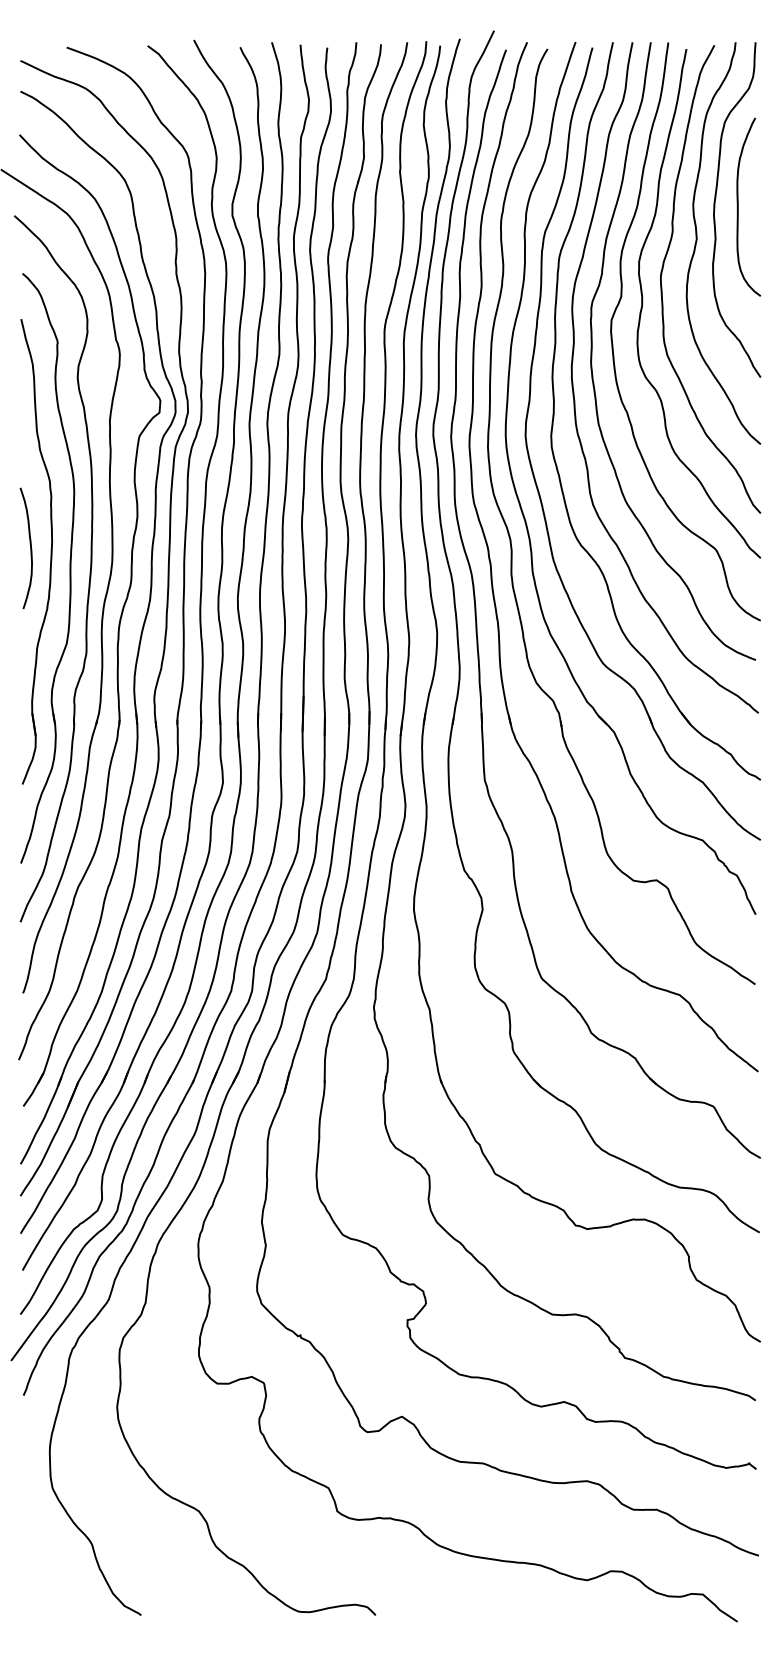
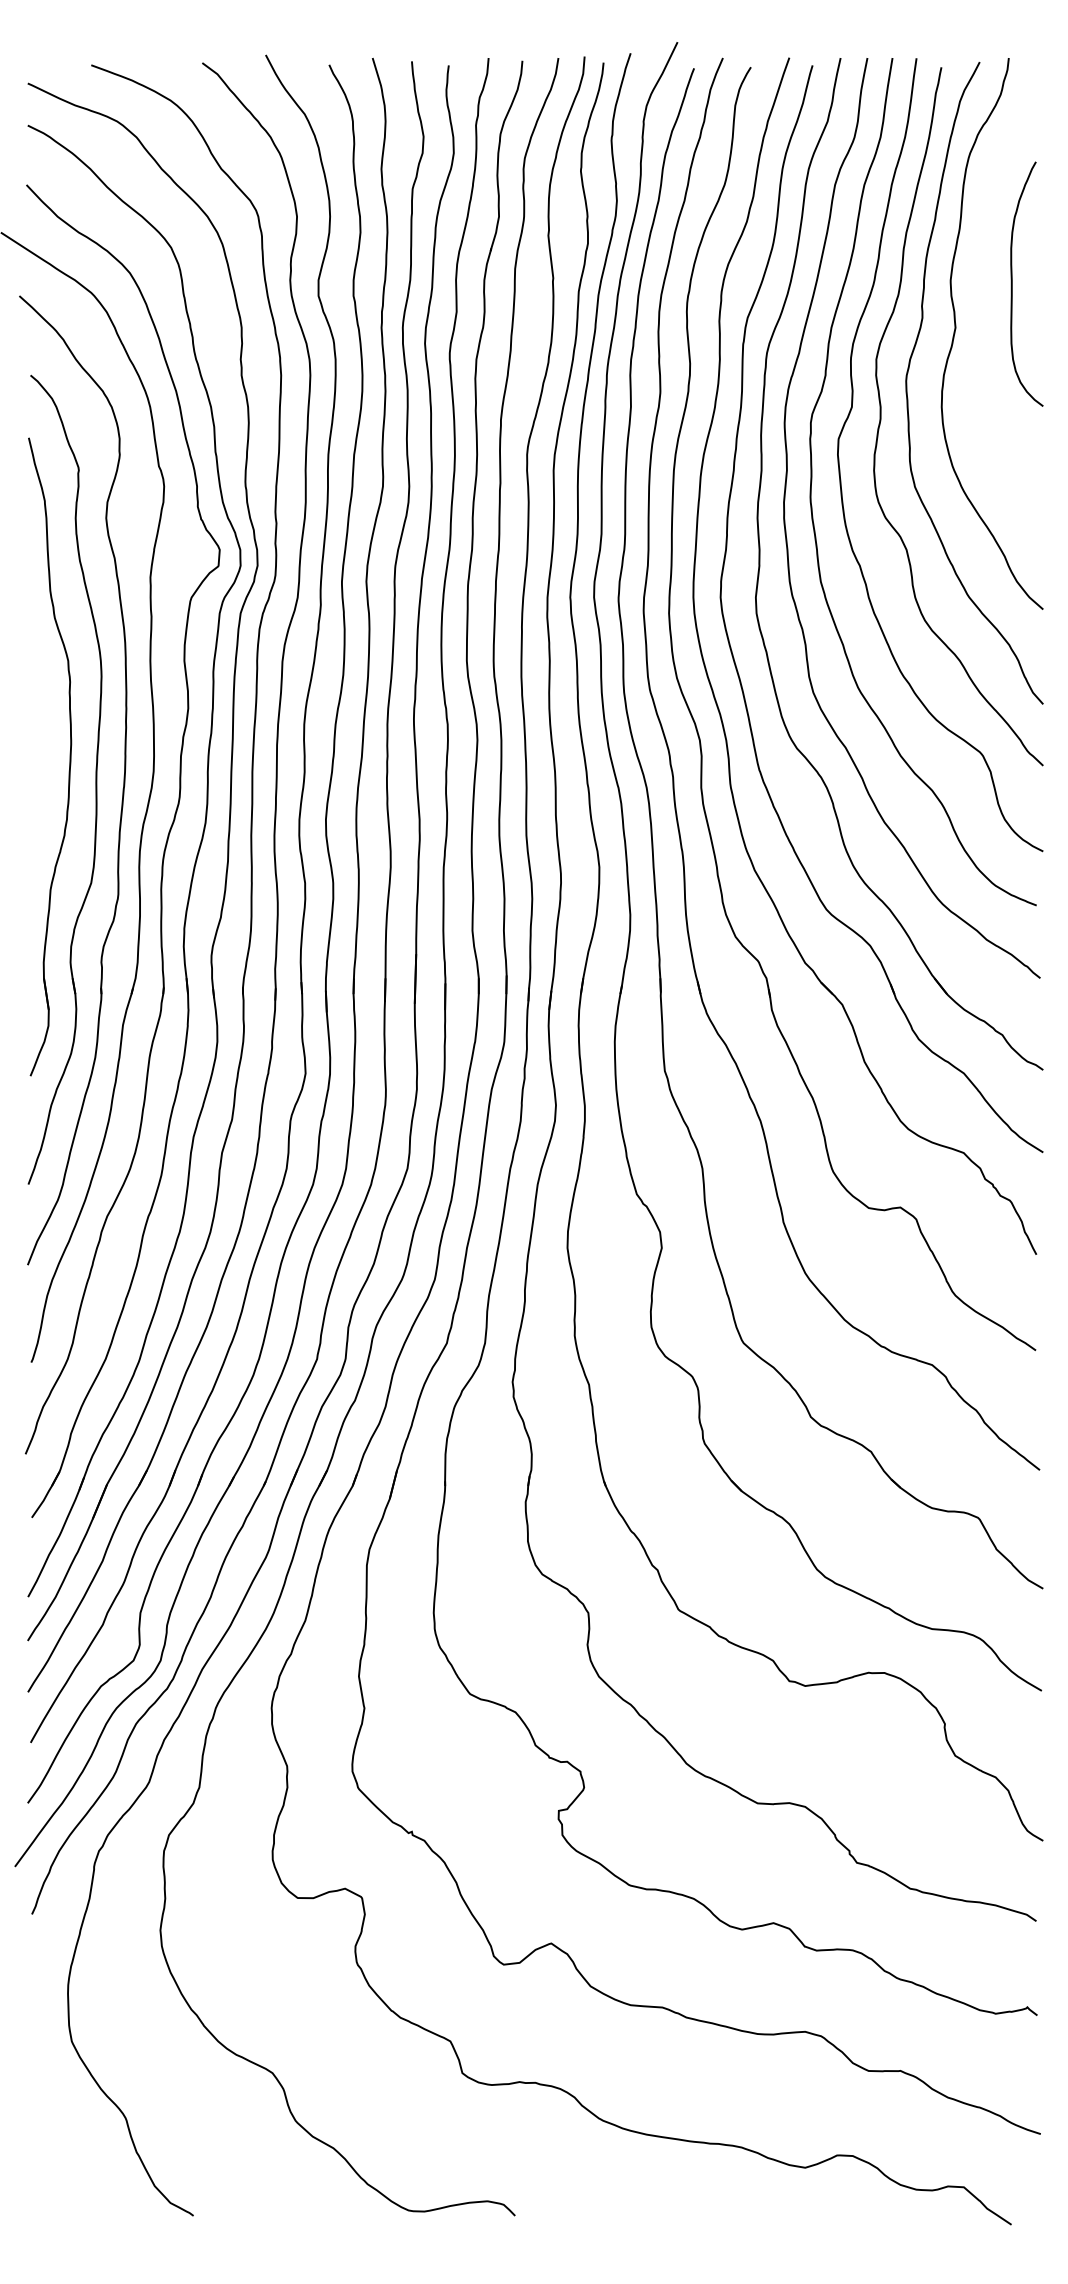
curve: (714, 210) -> (980, 288), removed
curve: (30, 548) -> (41, 752), removed

